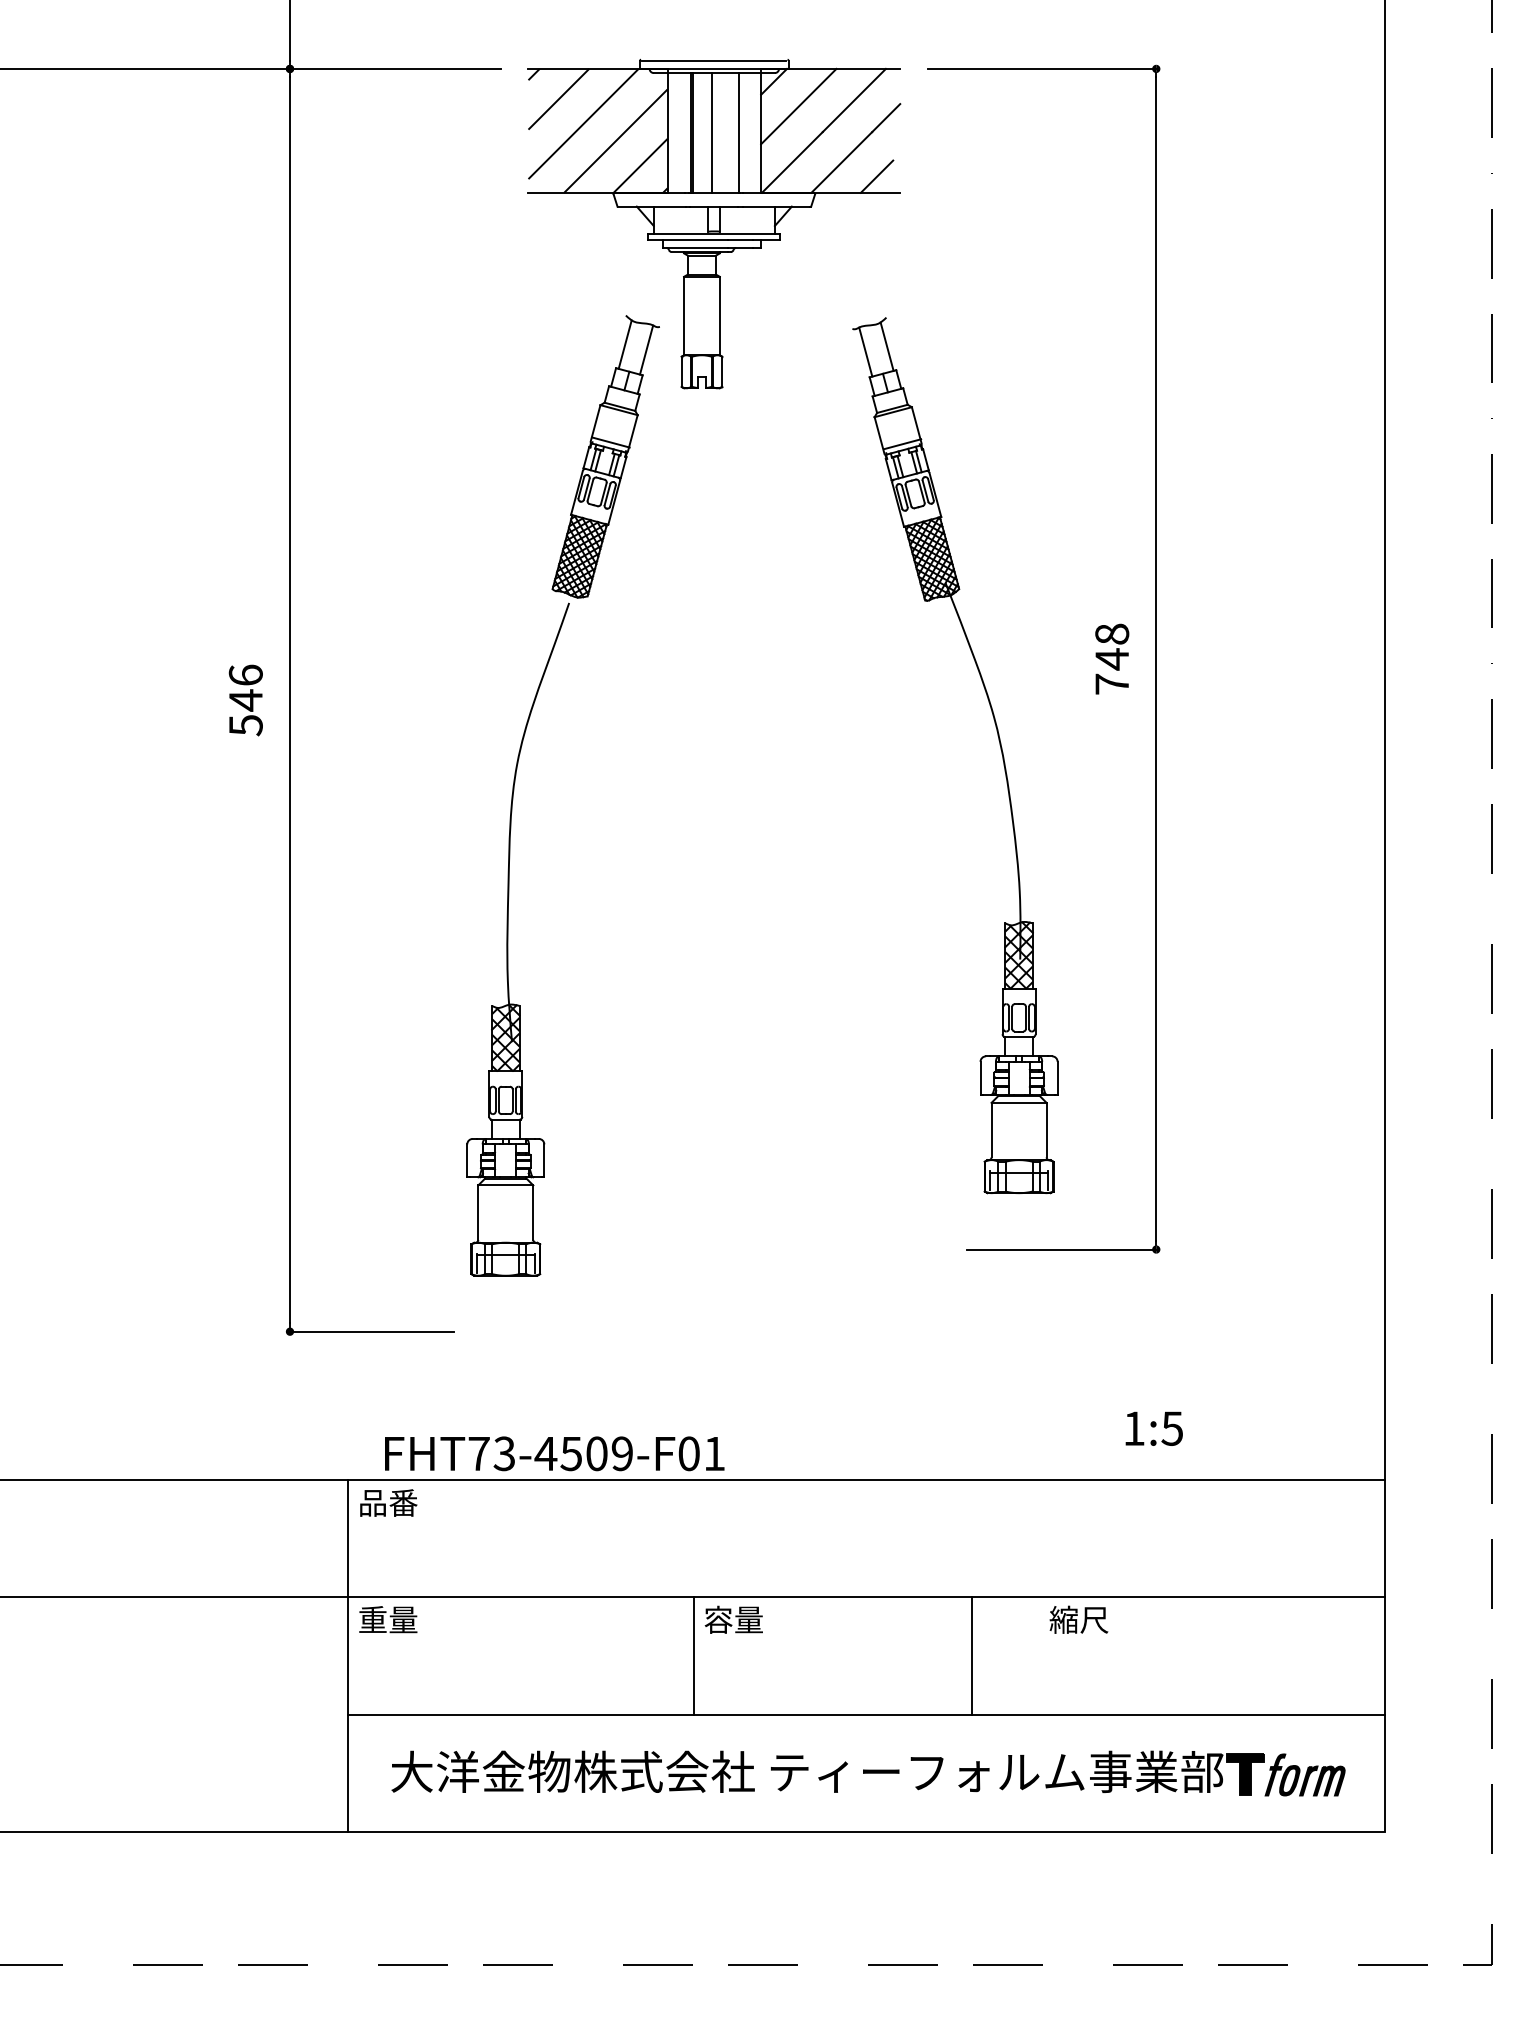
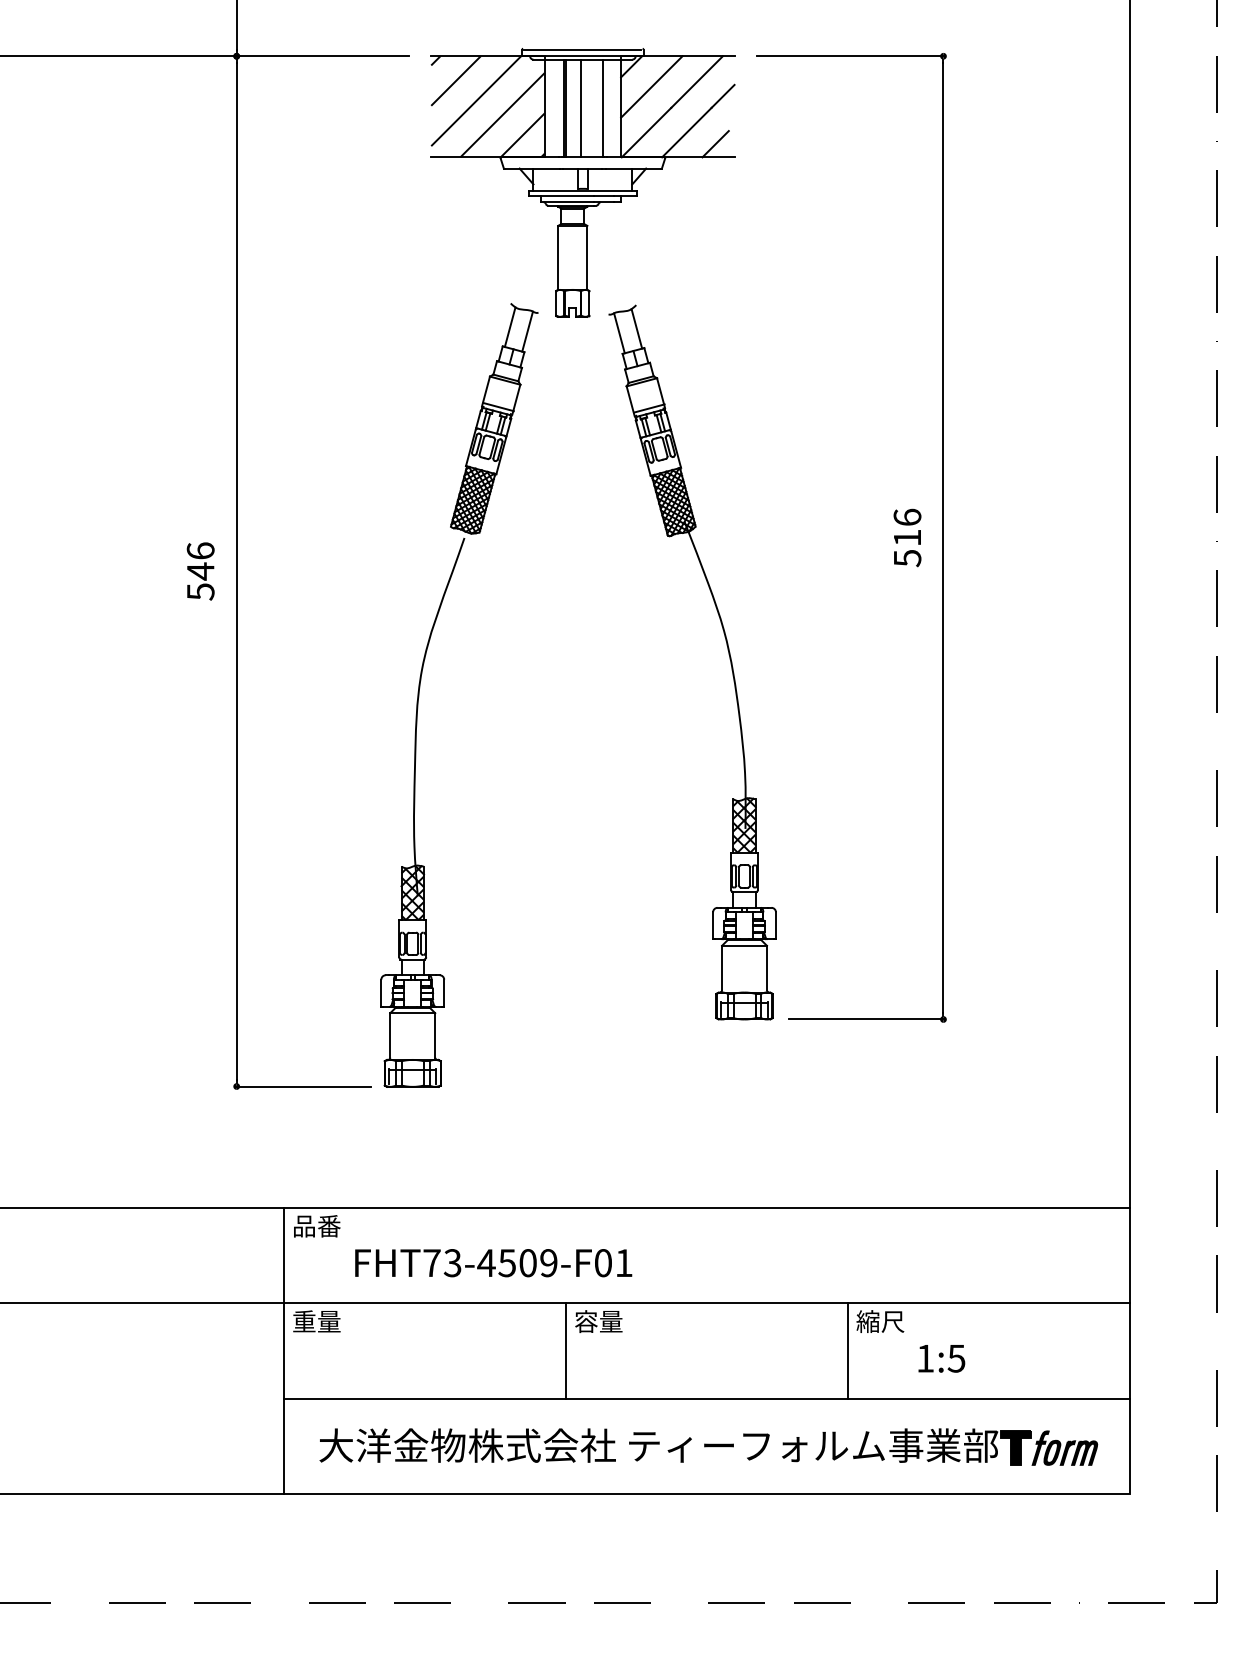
text: (1112, 658) -> (907, 537), 748 -> 516
part: (999, 745) -> (728, 654), moved
part: (515, 786) -> (420, 687), moved
text: (1153, 1428) -> (941, 1358), moved
text: (554, 1454) -> (493, 1263), moved
line: (971, 1655) -> (847, 1350), moved

